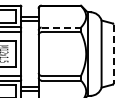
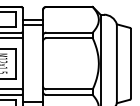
line: (61, 27) -> (69, 32), dashed -> solid
line: (113, 54) -> (130, 64), dashed -> solid

